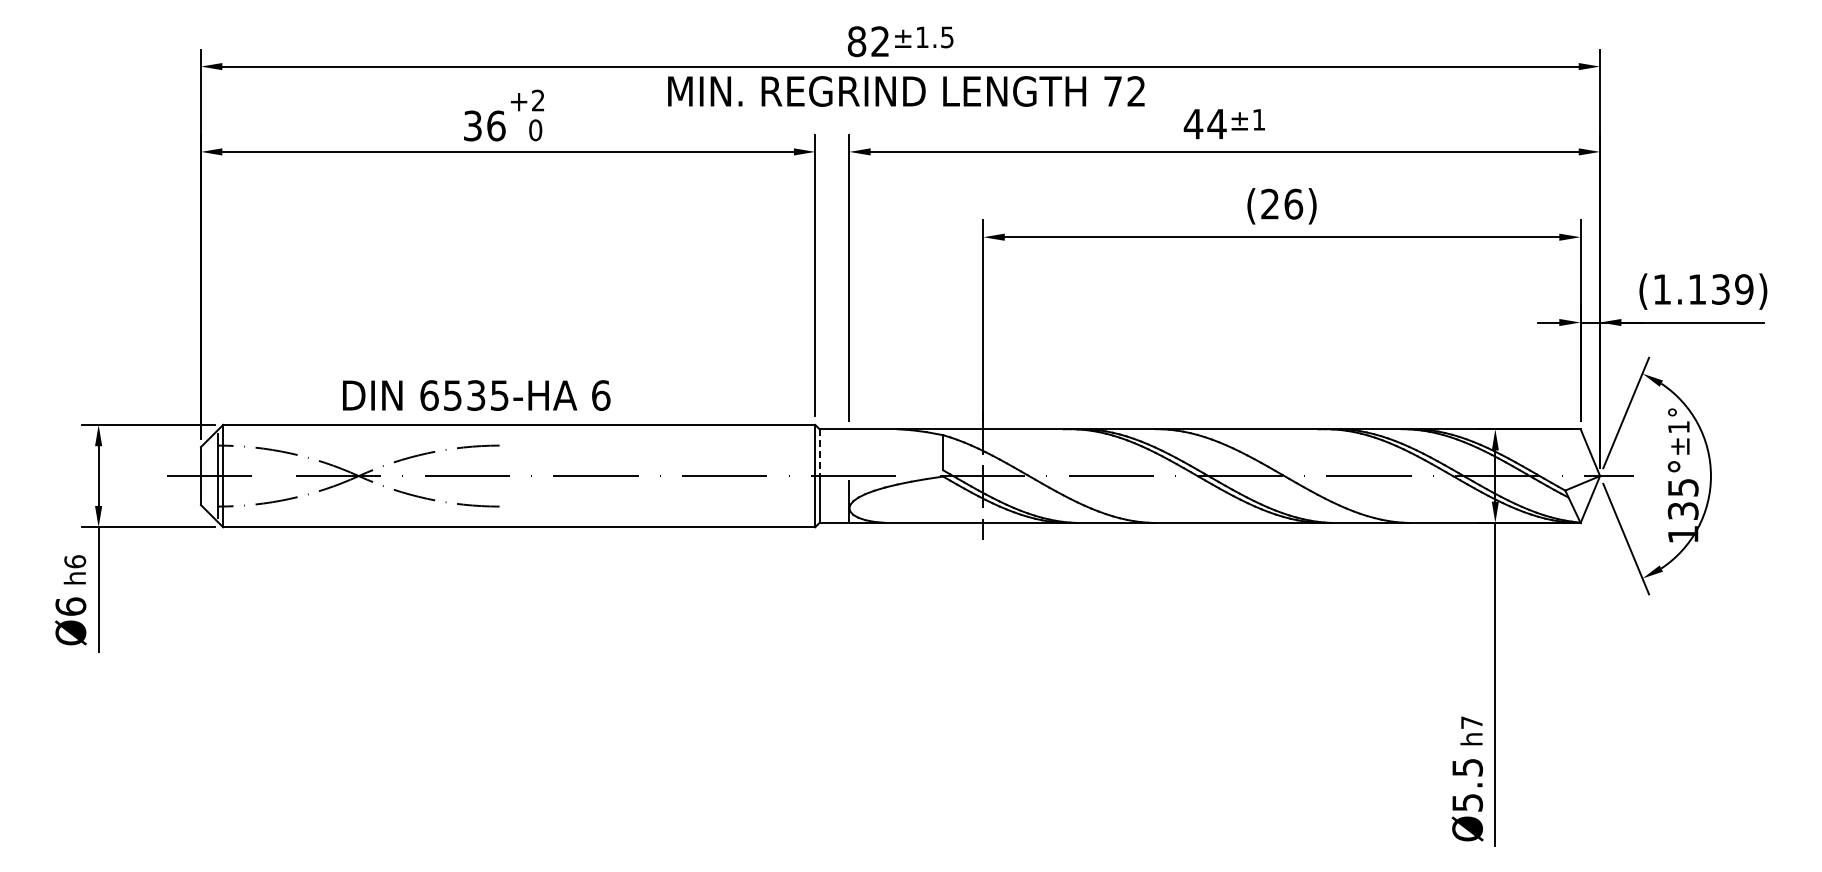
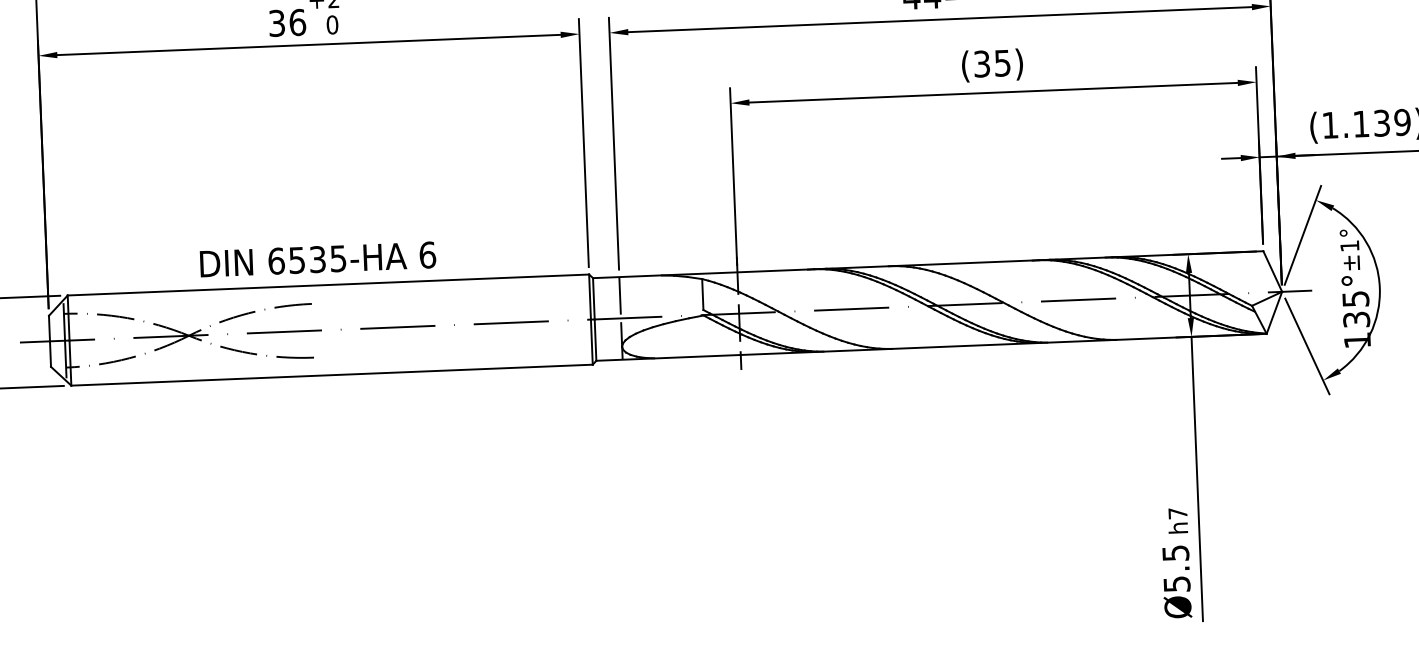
text: (1282, 203) -> (992, 63), (26) -> (35)
text: (476, 395) -> (317, 259), moved
line: (849, 452) -> (620, 297), added
line: (819, 453) -> (593, 299), dashed -> solid

